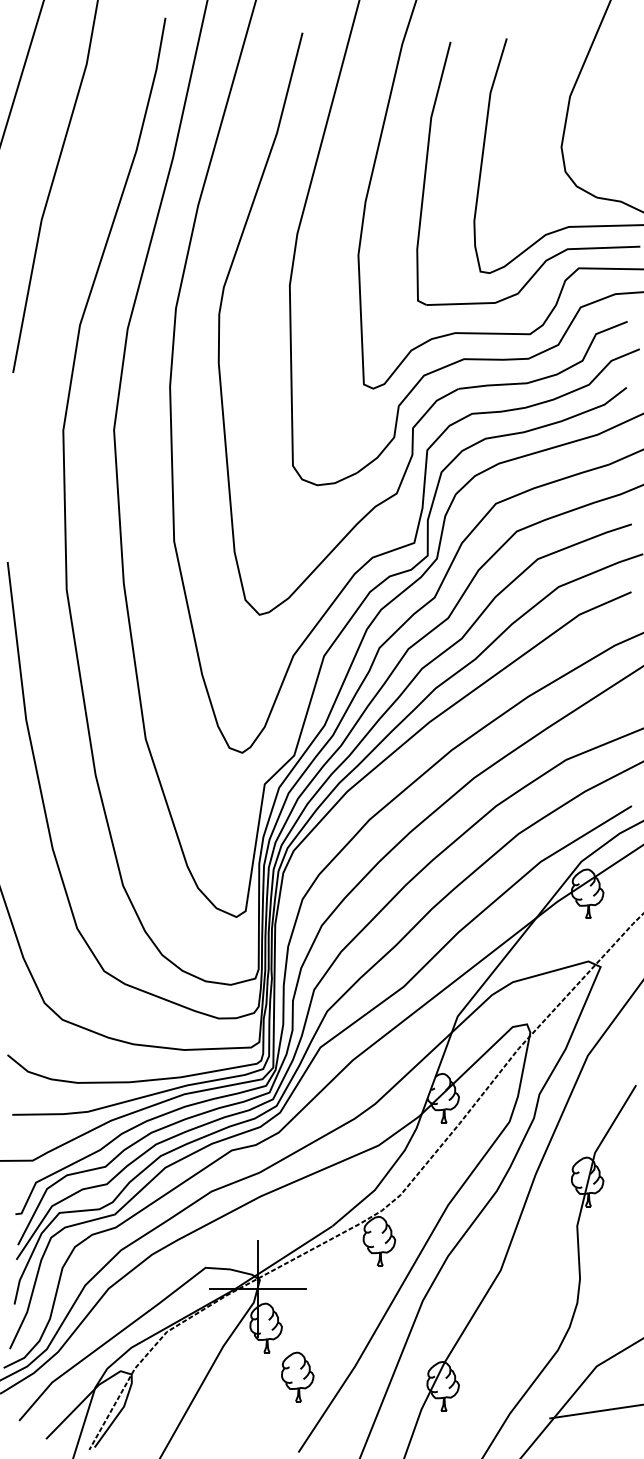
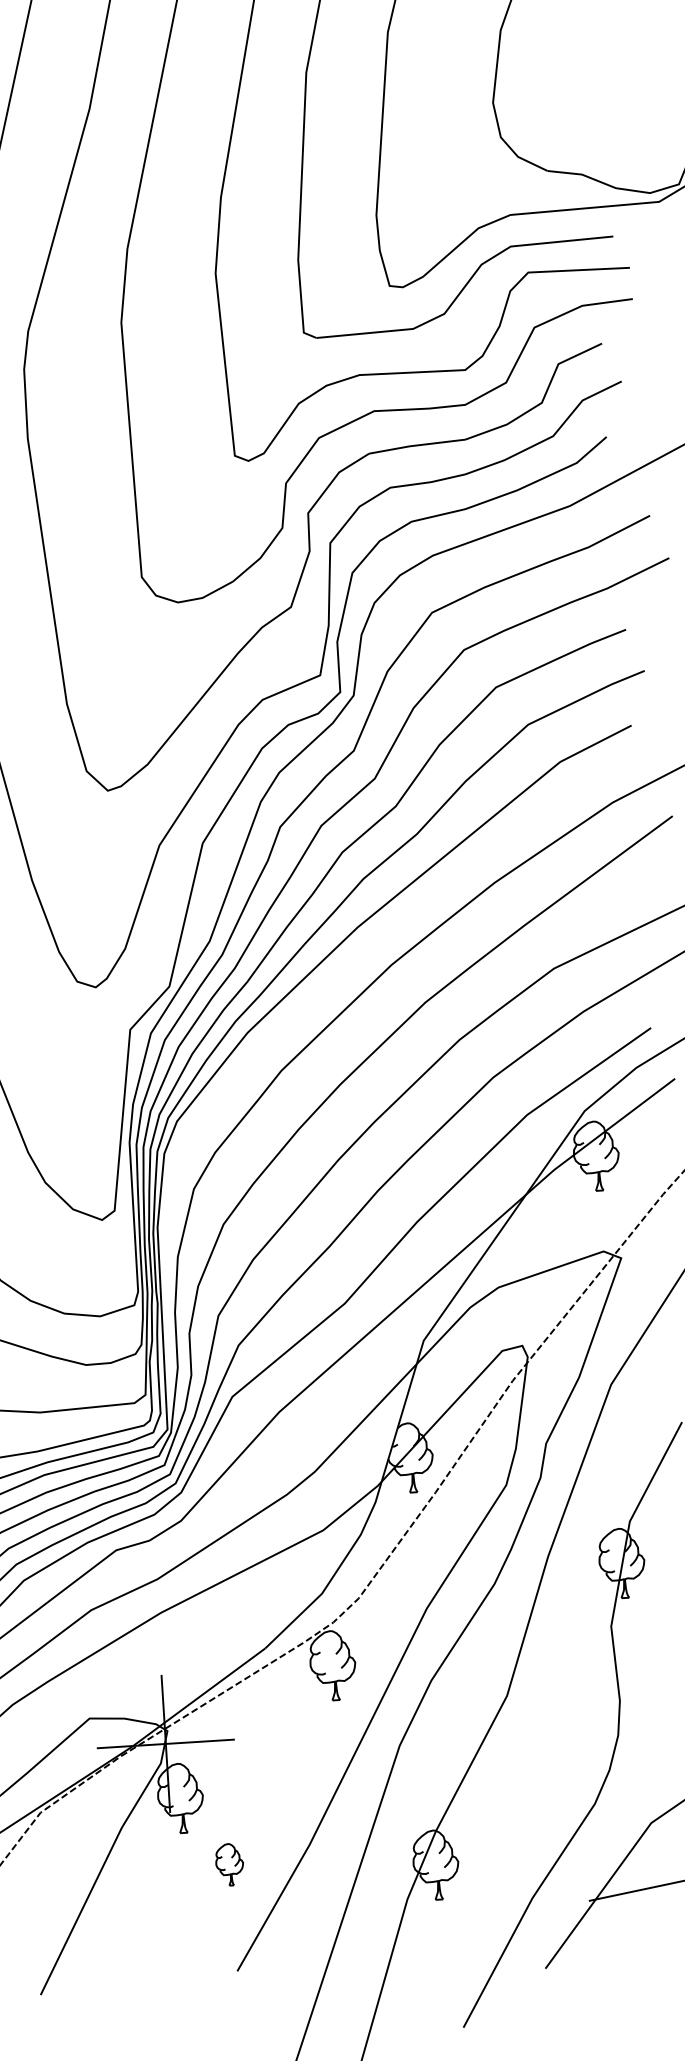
part: (297, 1376) -> (229, 1863), size x0.6

